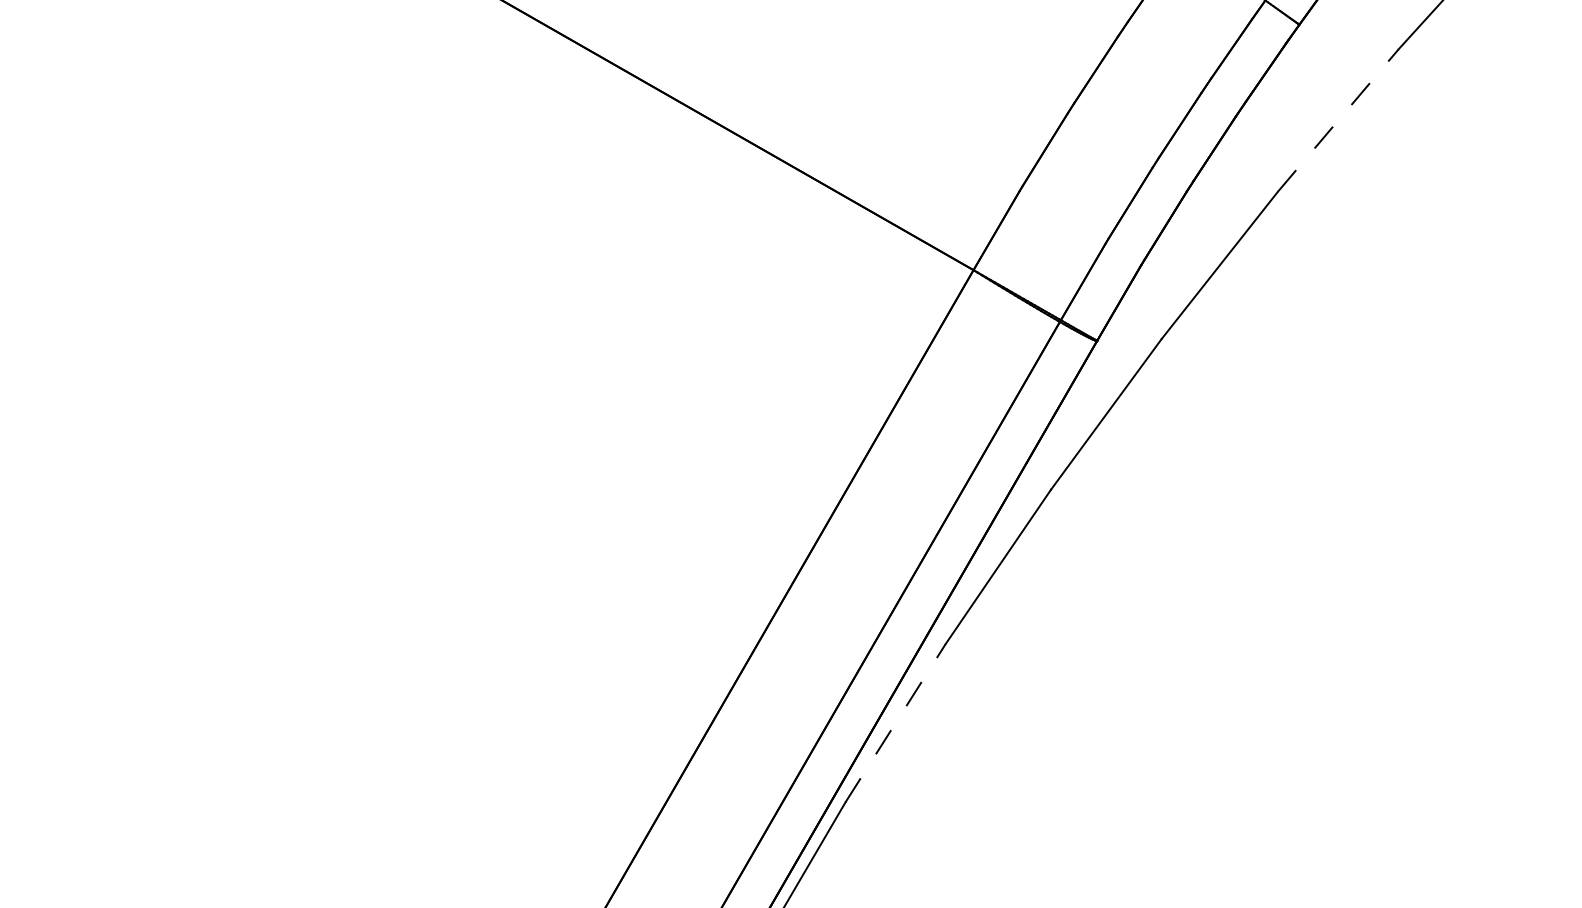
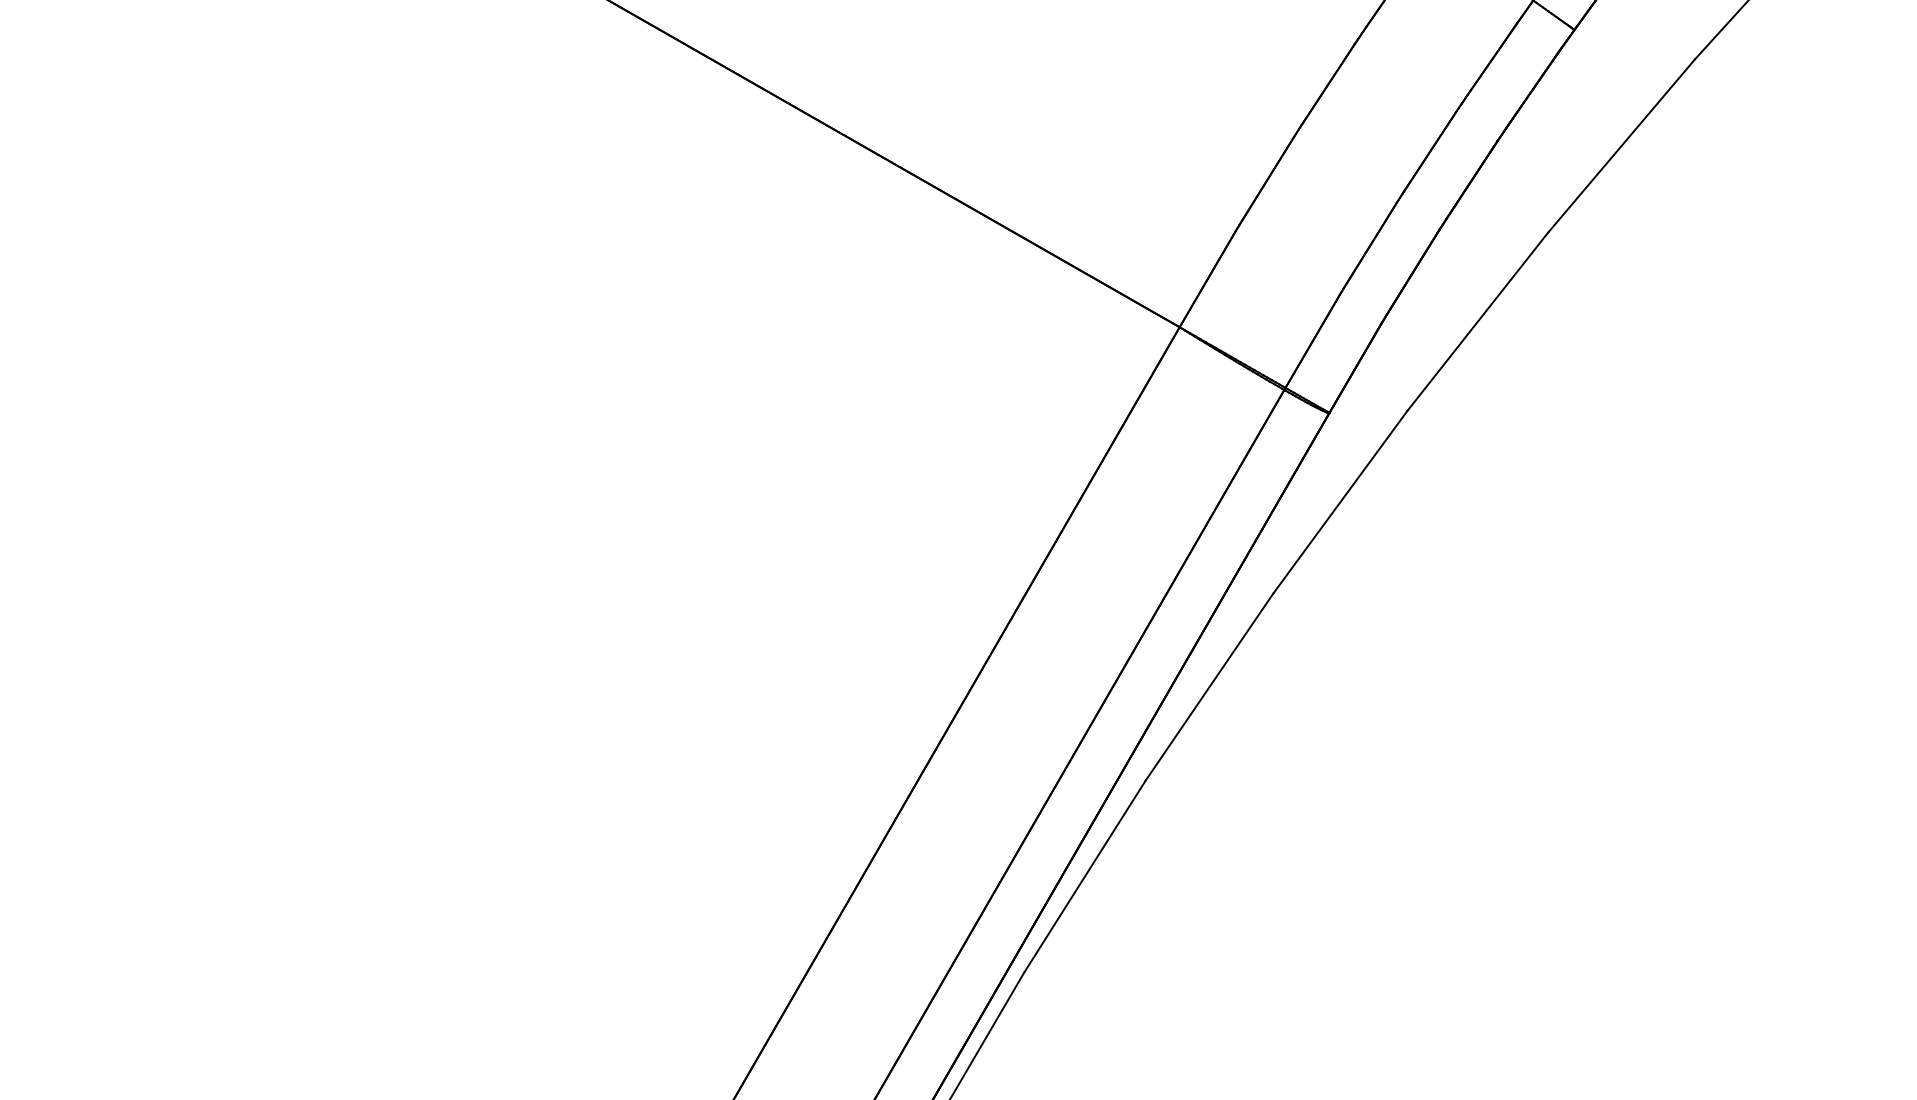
line: (1338, 120) -> (1621, 145), dashed -> solid
line: (895, 723) -> (1085, 876), dashed -> solid

